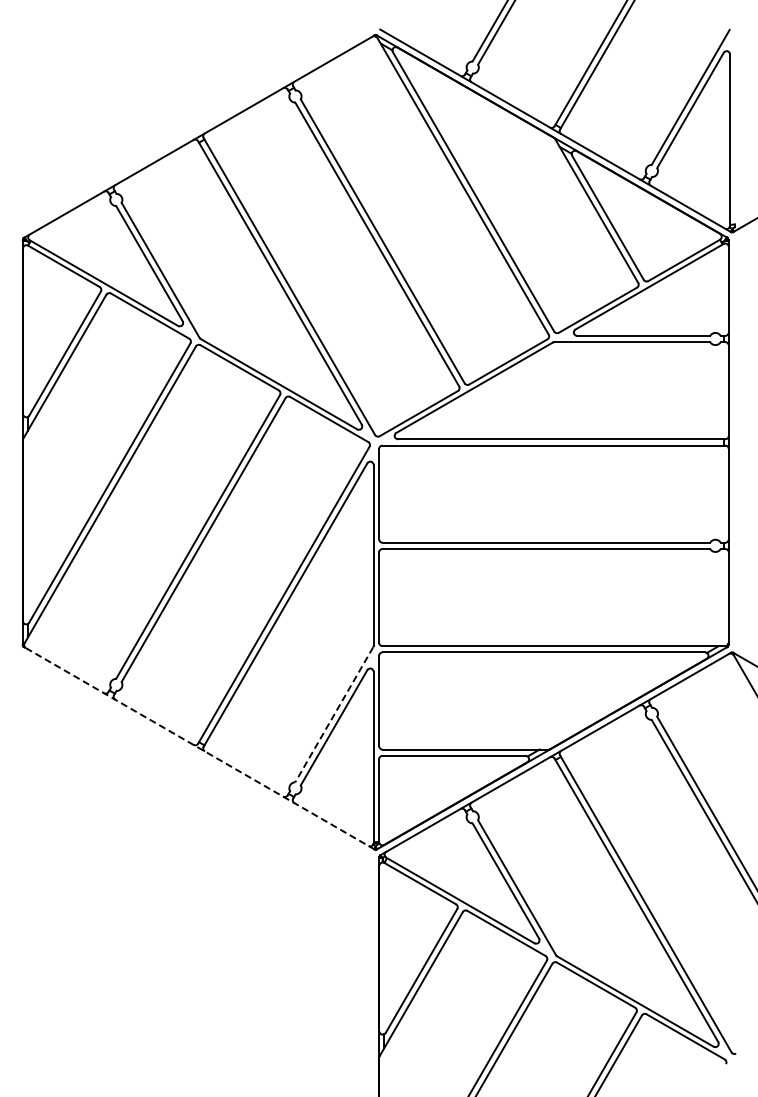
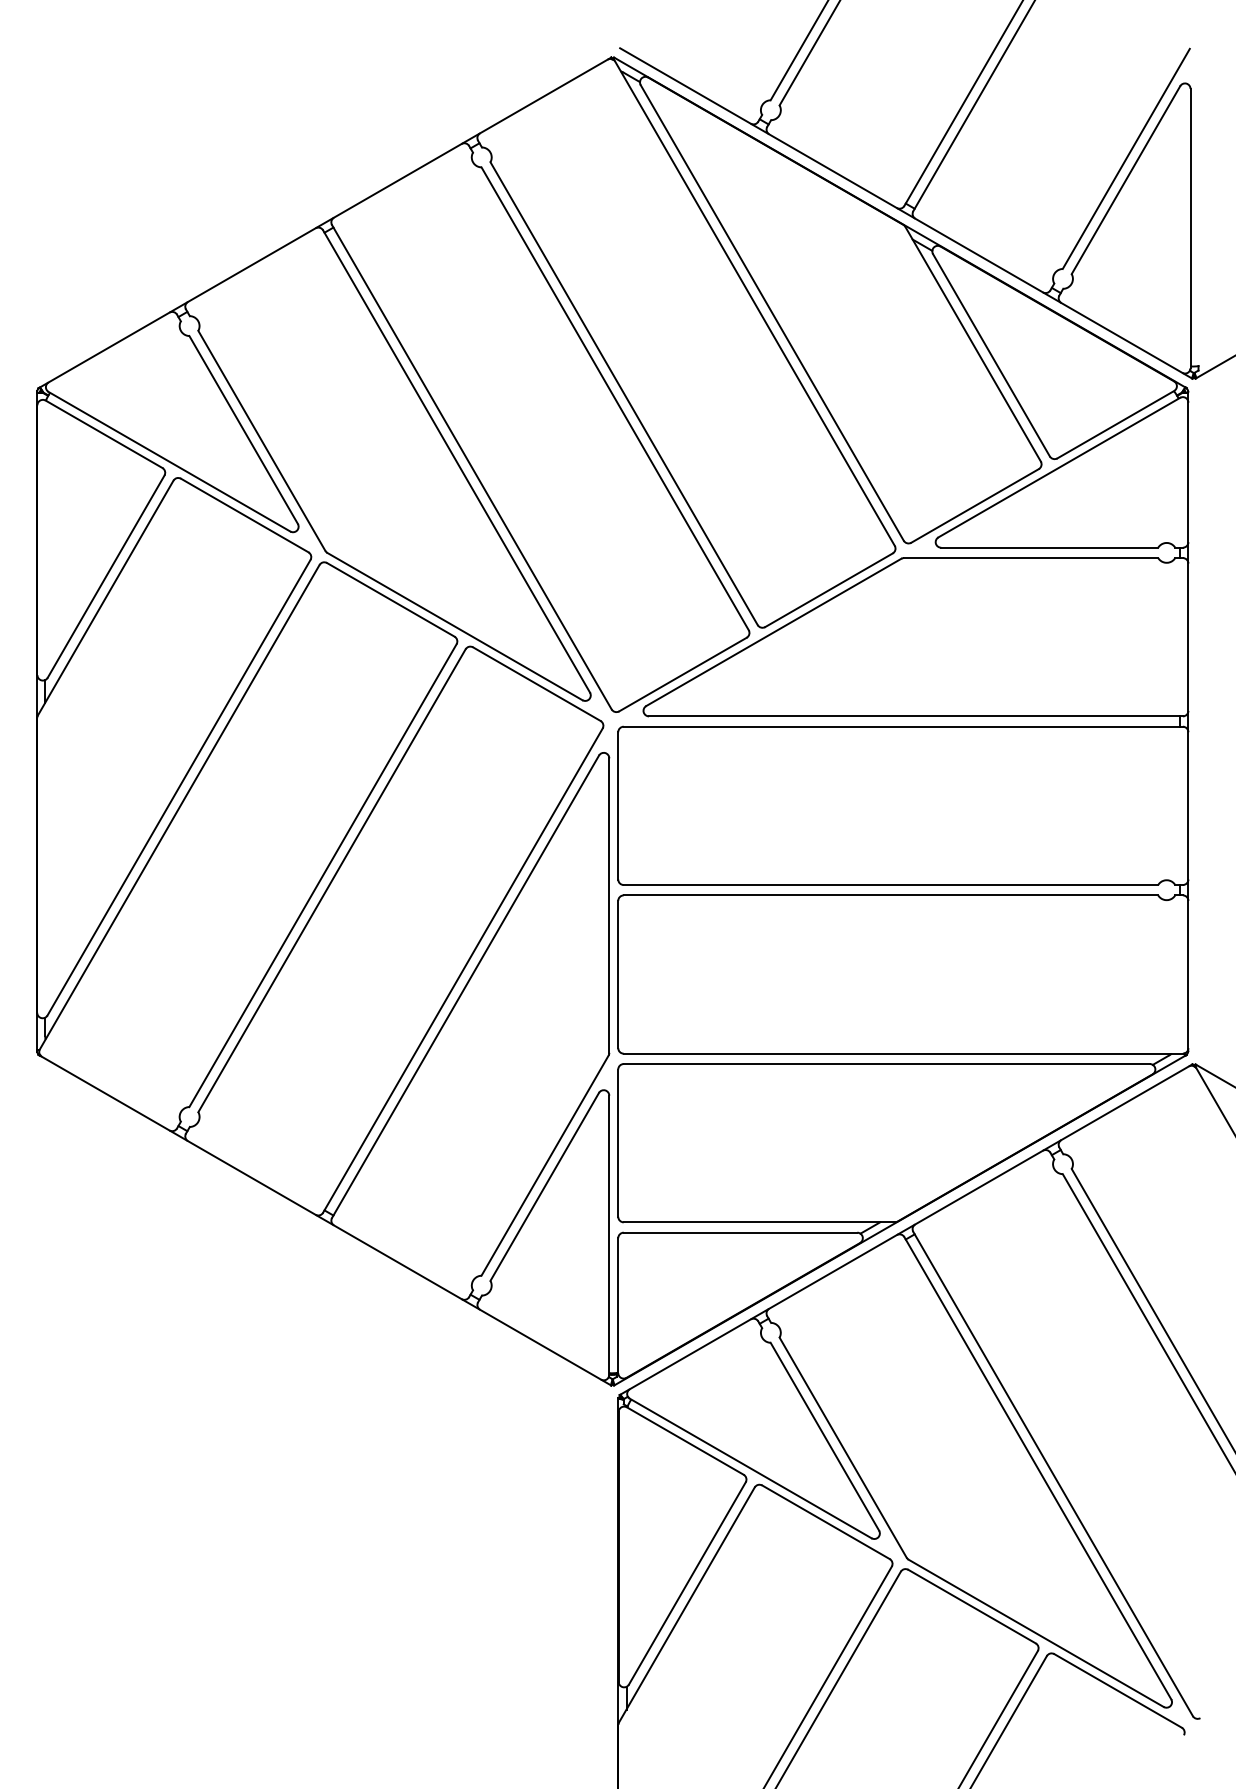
line: (334, 714) -> (545, 1165), dashed -> solid
line: (199, 748) -> (325, 1220), dashed -> solid

